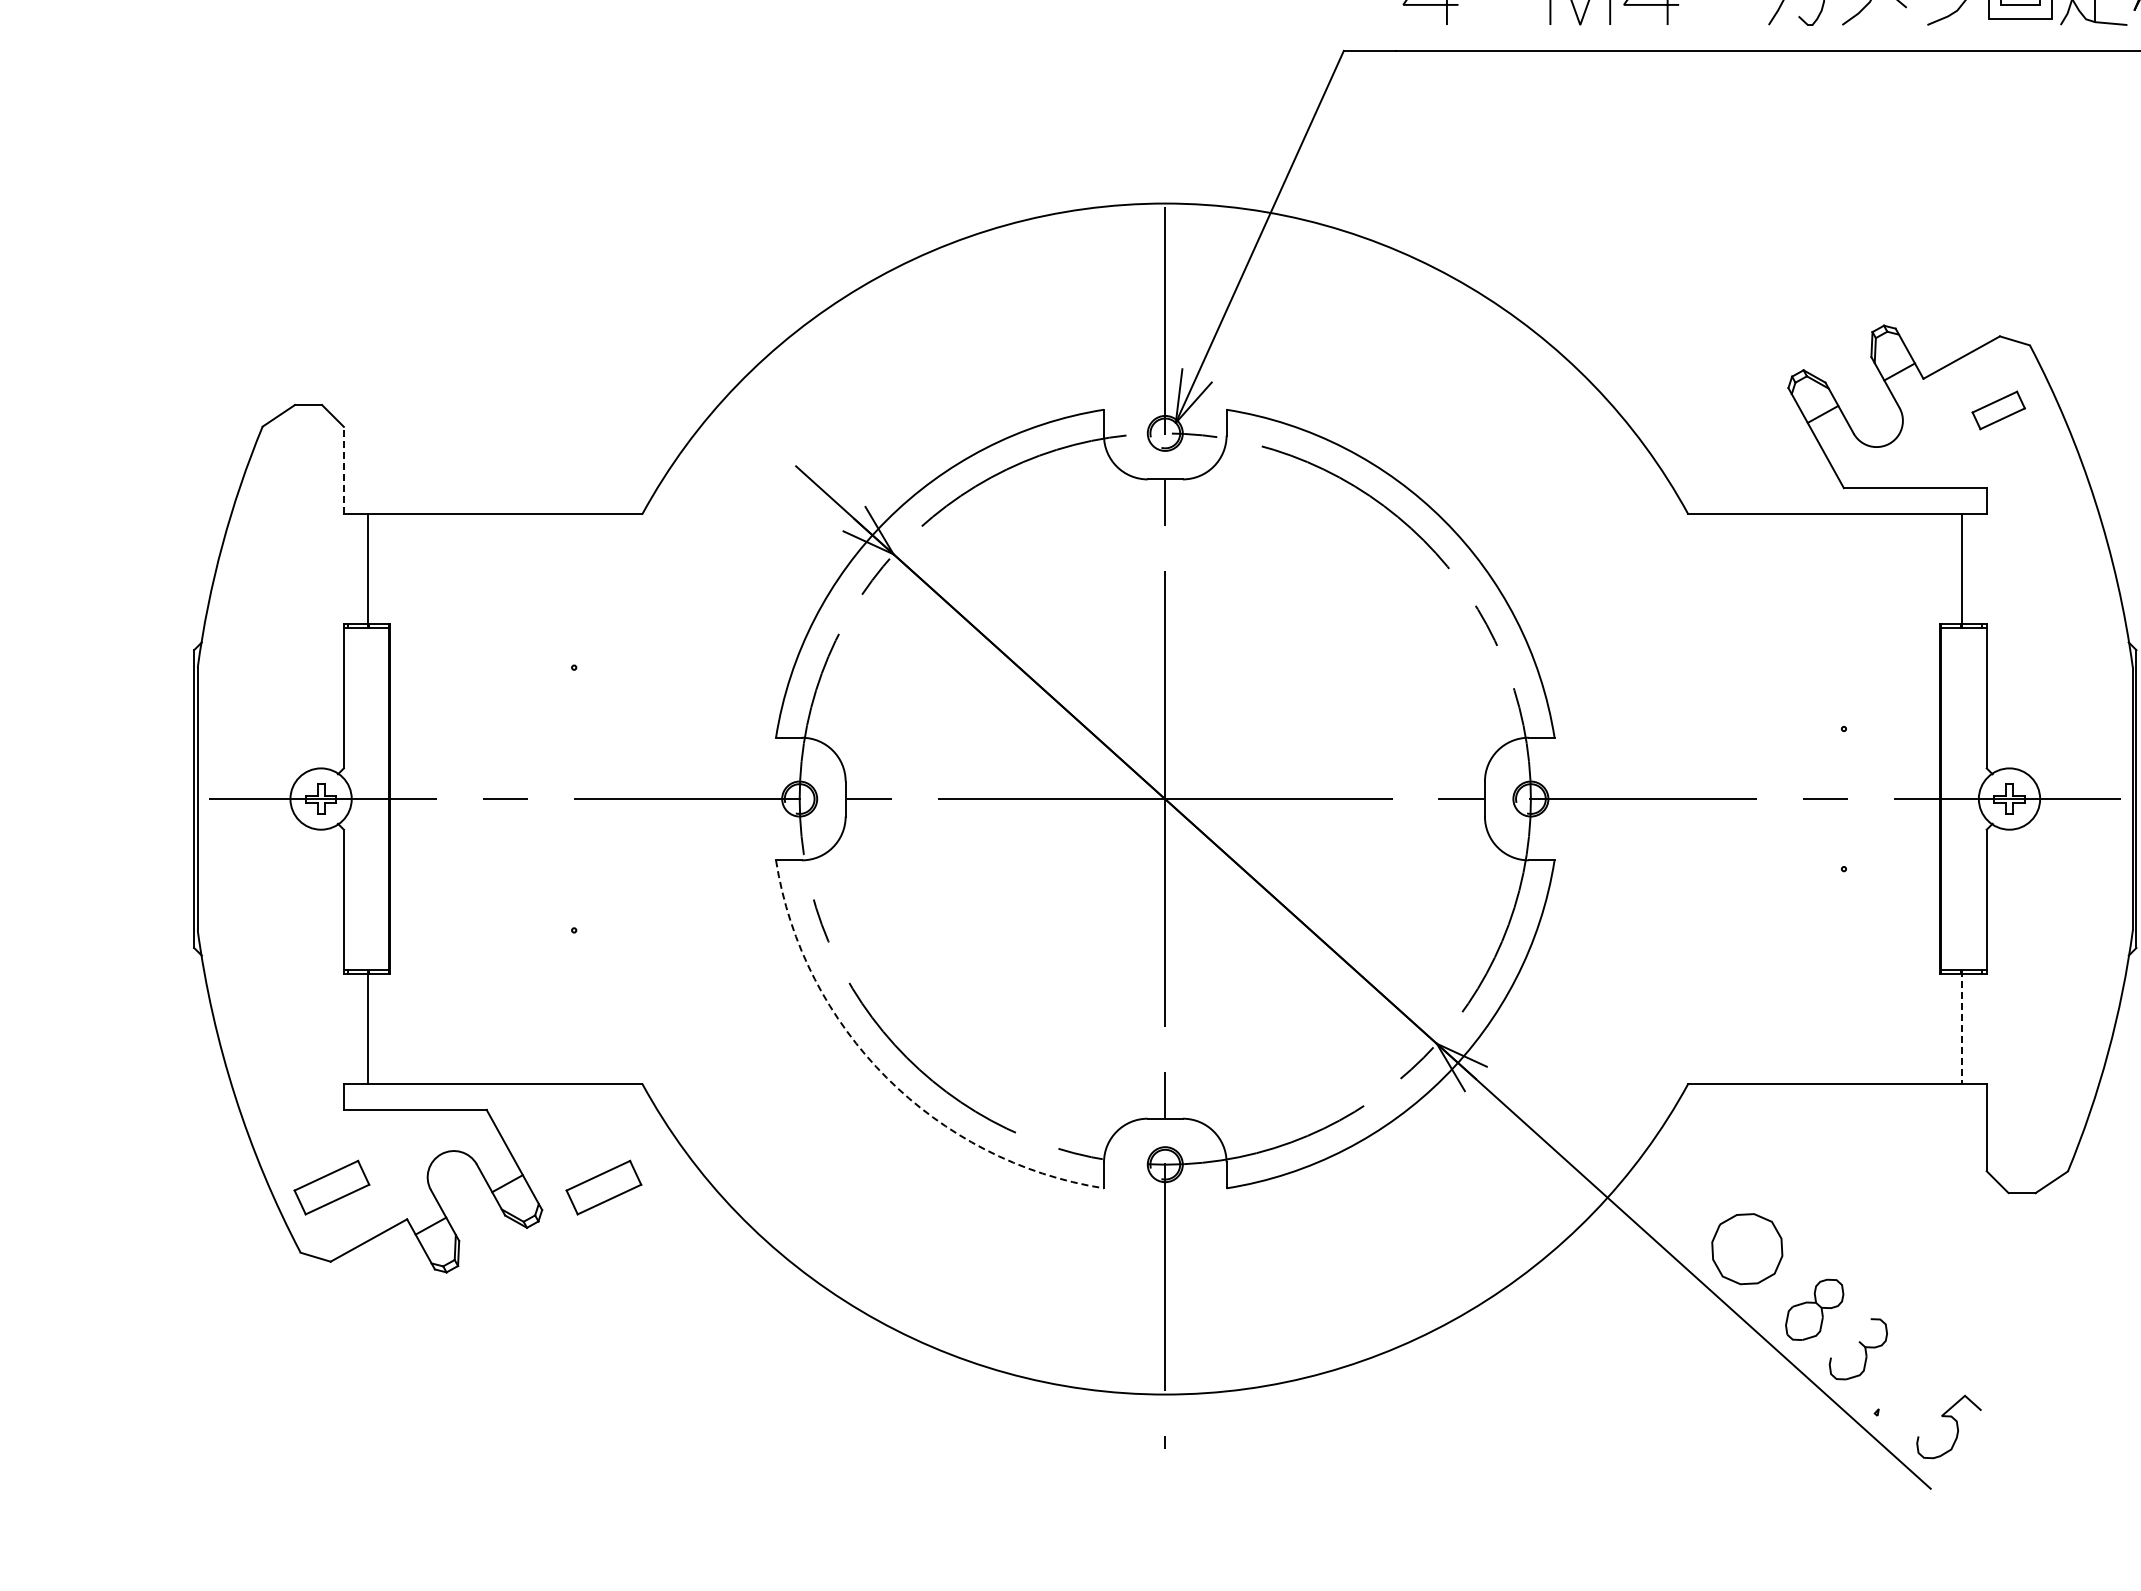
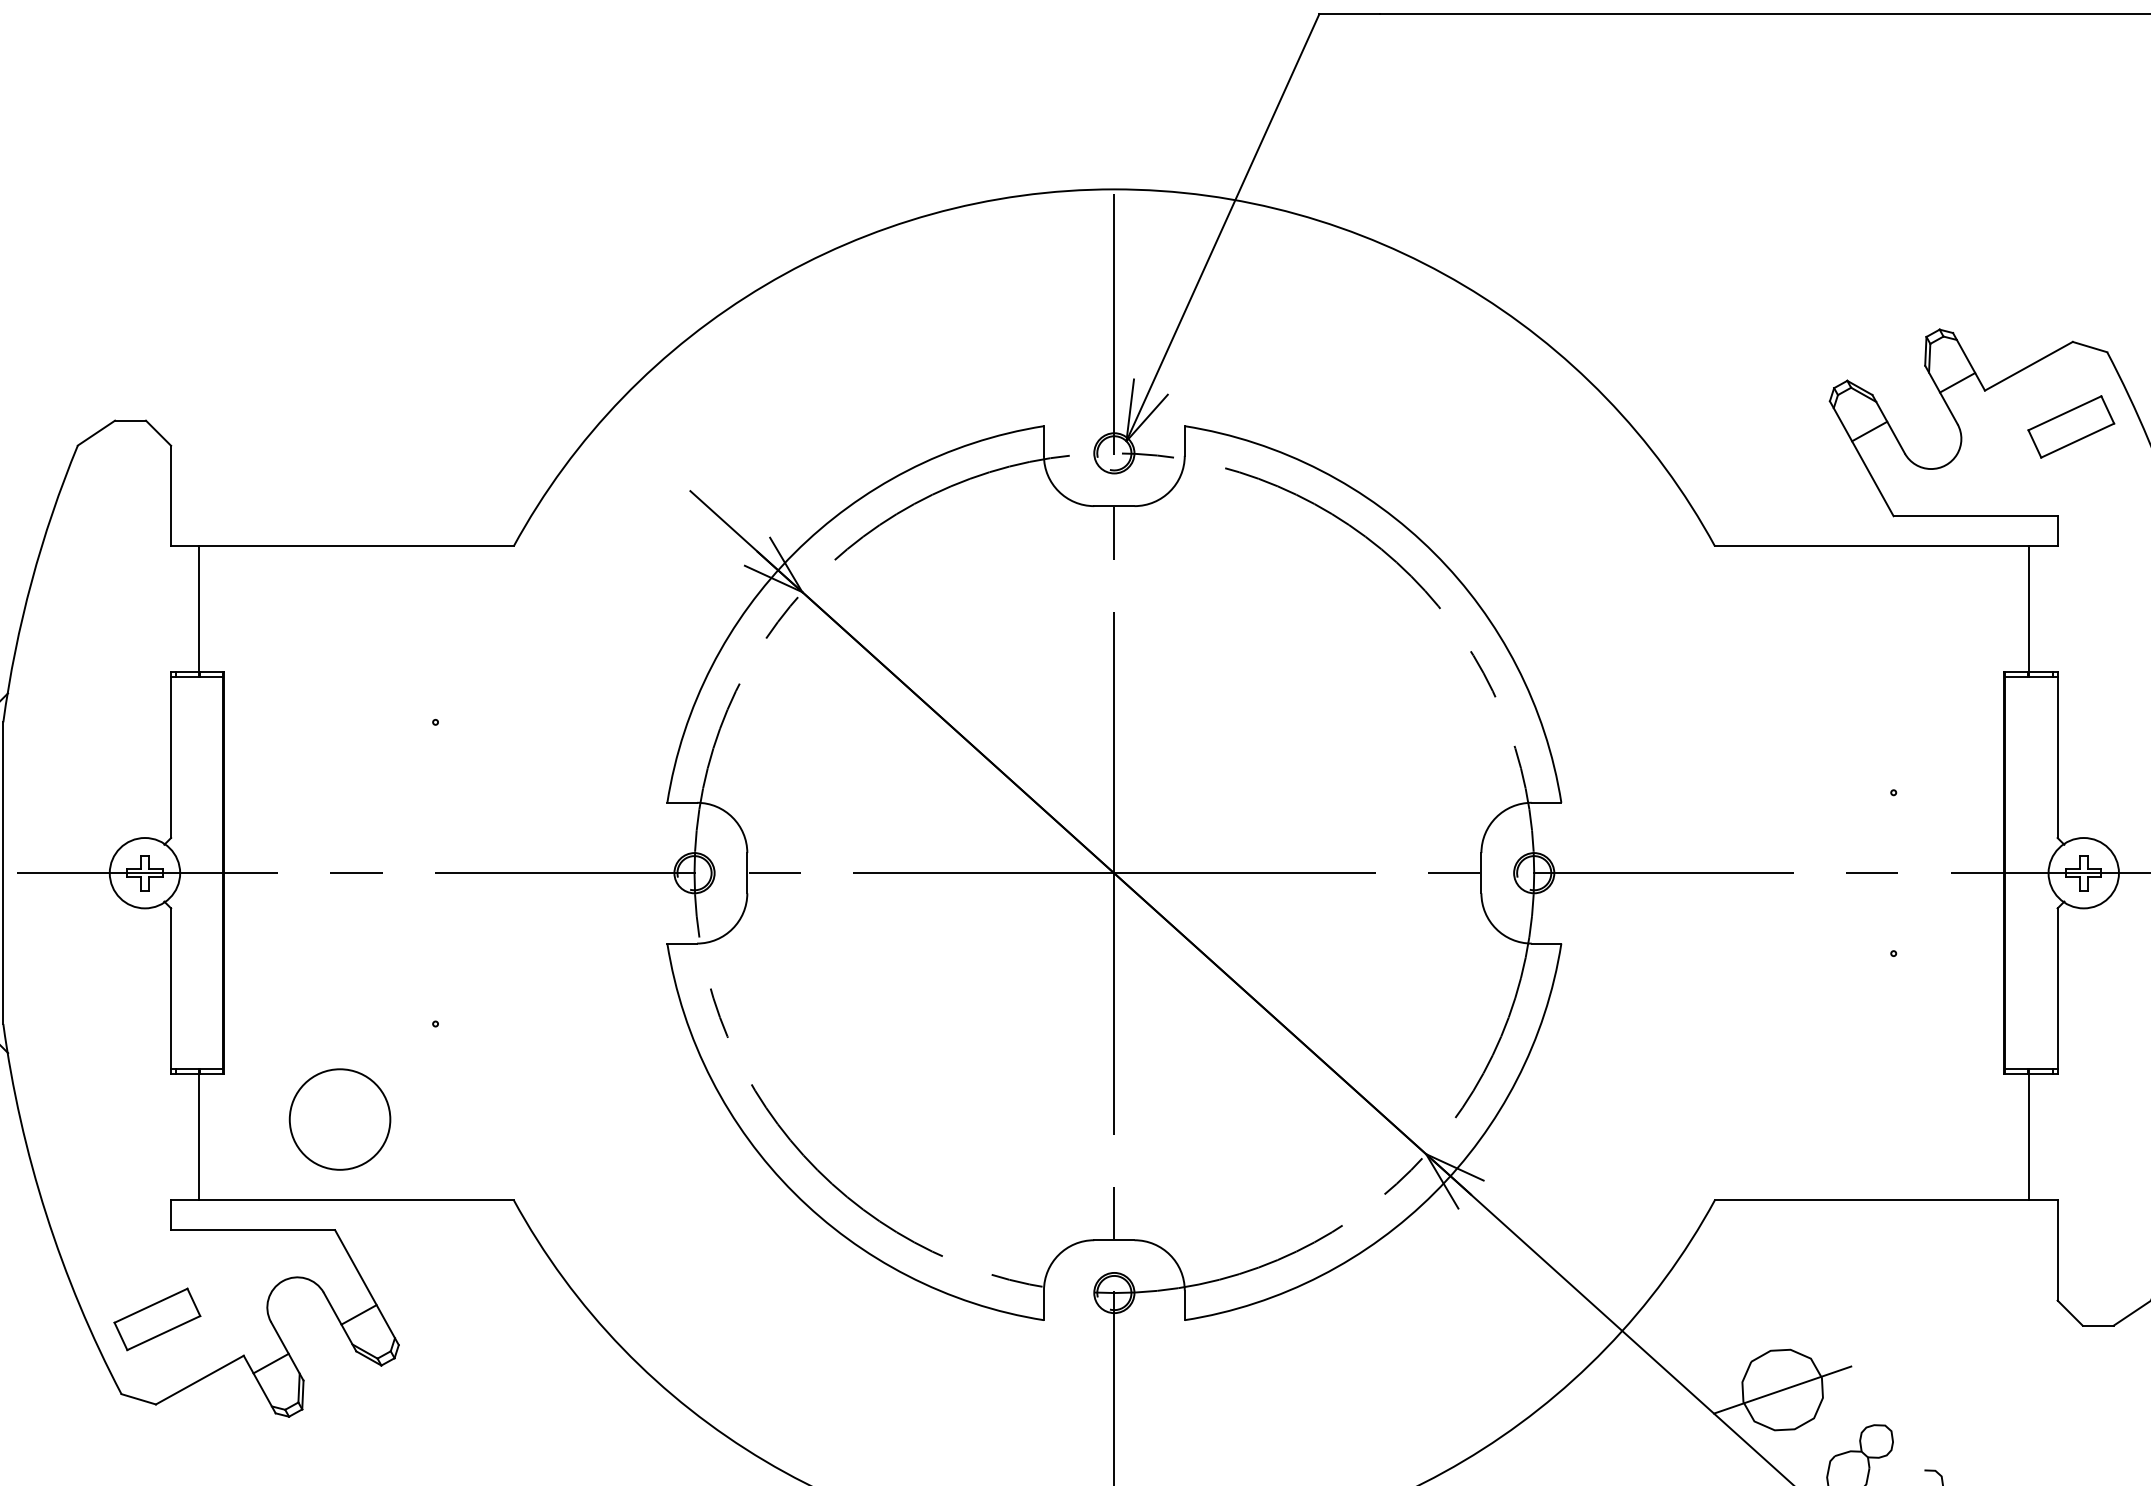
part: (1998, 410) -> (2071, 427), size x1.43
line: (343, 470) -> (170, 495), dashed -> solid
circle: (490, 1013) -> (339, 1119), added
line: (1962, 1026) -> (2029, 1134), dashed -> solid
arc: (886, 1077) -> (794, 1192), dashed -> solid
part: (603, 1187) -> (469, 1319), removed
line: (1747, 1248) -> (1782, 1389), added

